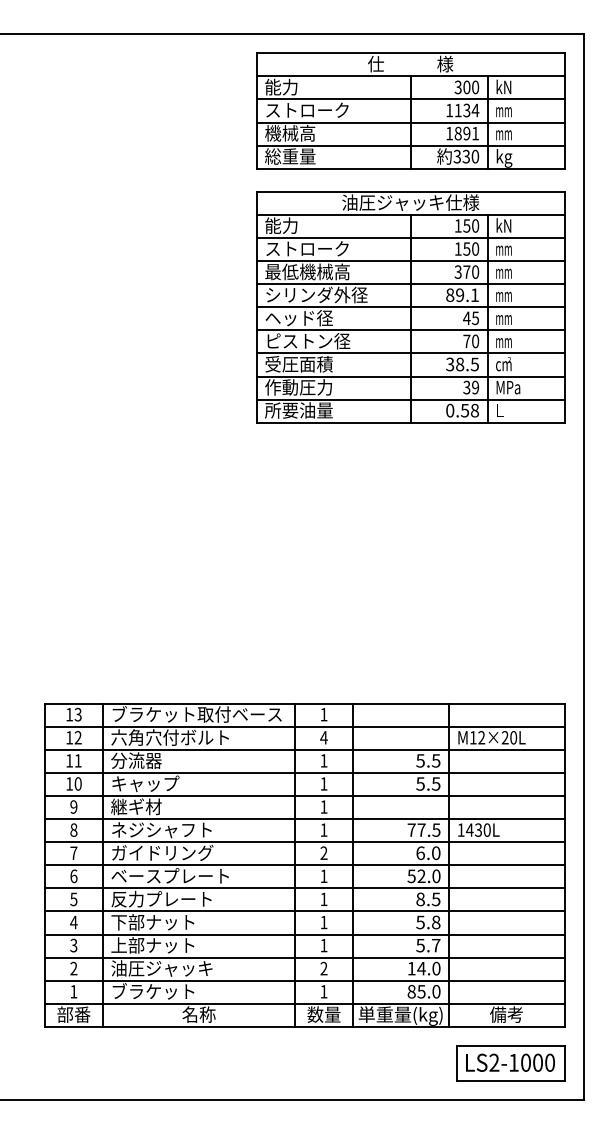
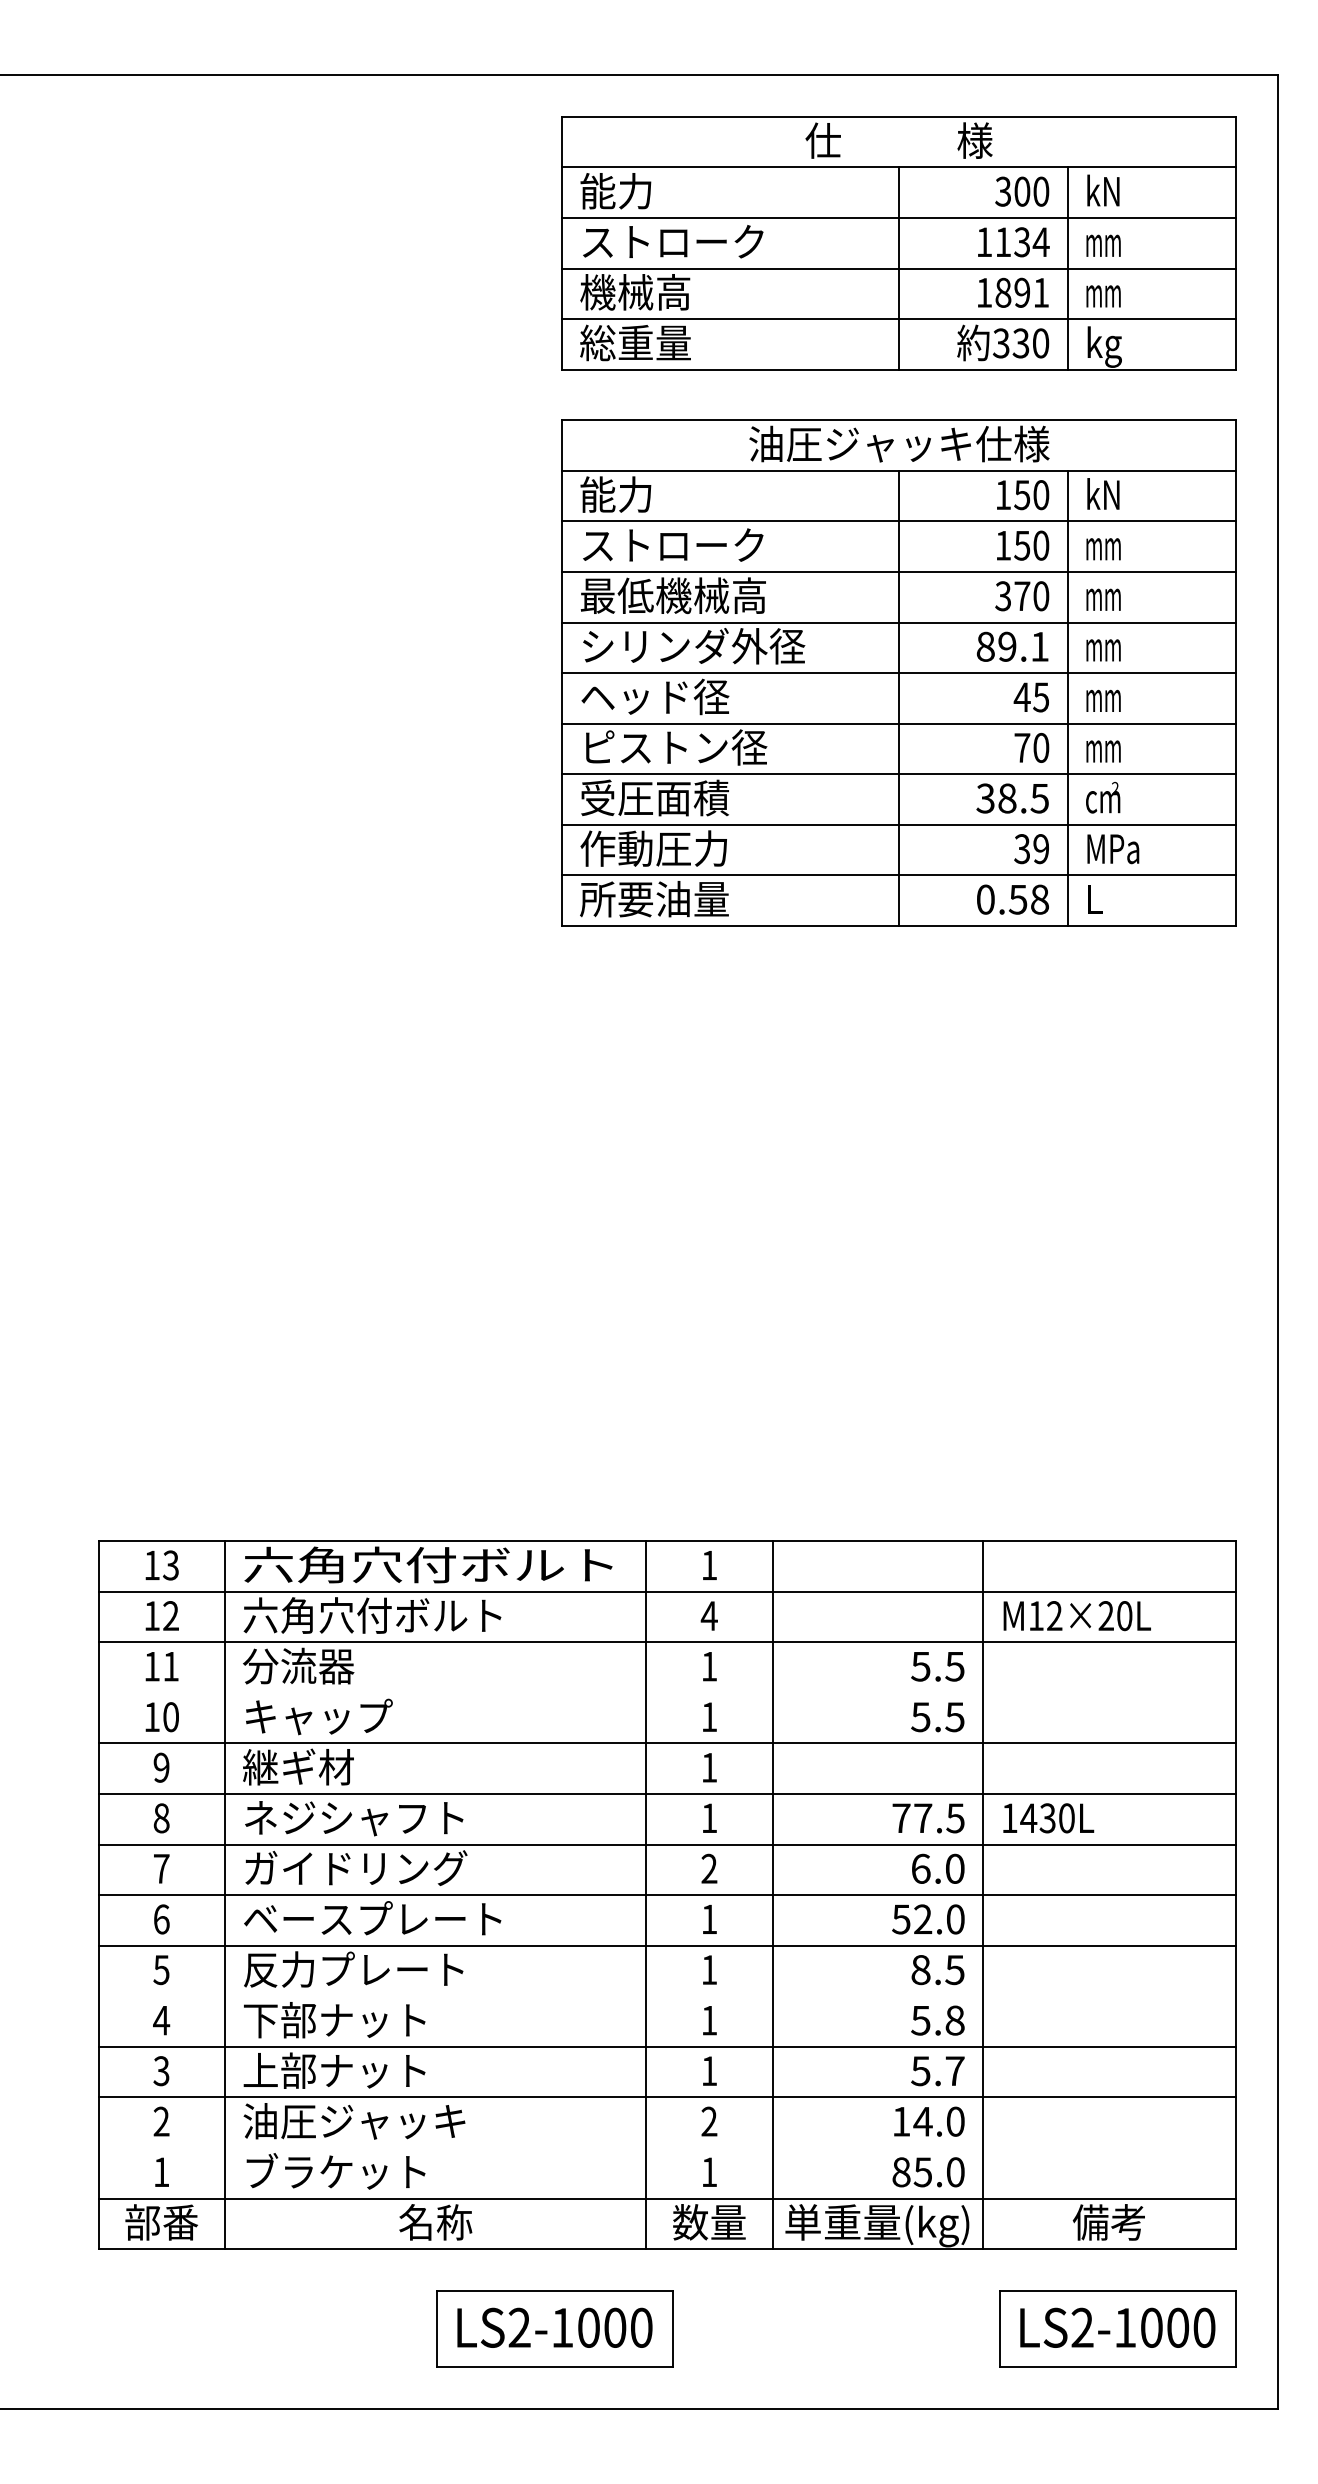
text: (196, 714) -> (430, 1565), ブラケット取付ベース -> 六角穴付ボルト
line: (304, 772) -> (666, 1692), removed
line: (304, 911) -> (666, 1996), removed
line: (304, 980) -> (666, 2147), removed
part: (253, 1063) -> (554, 2329), added

